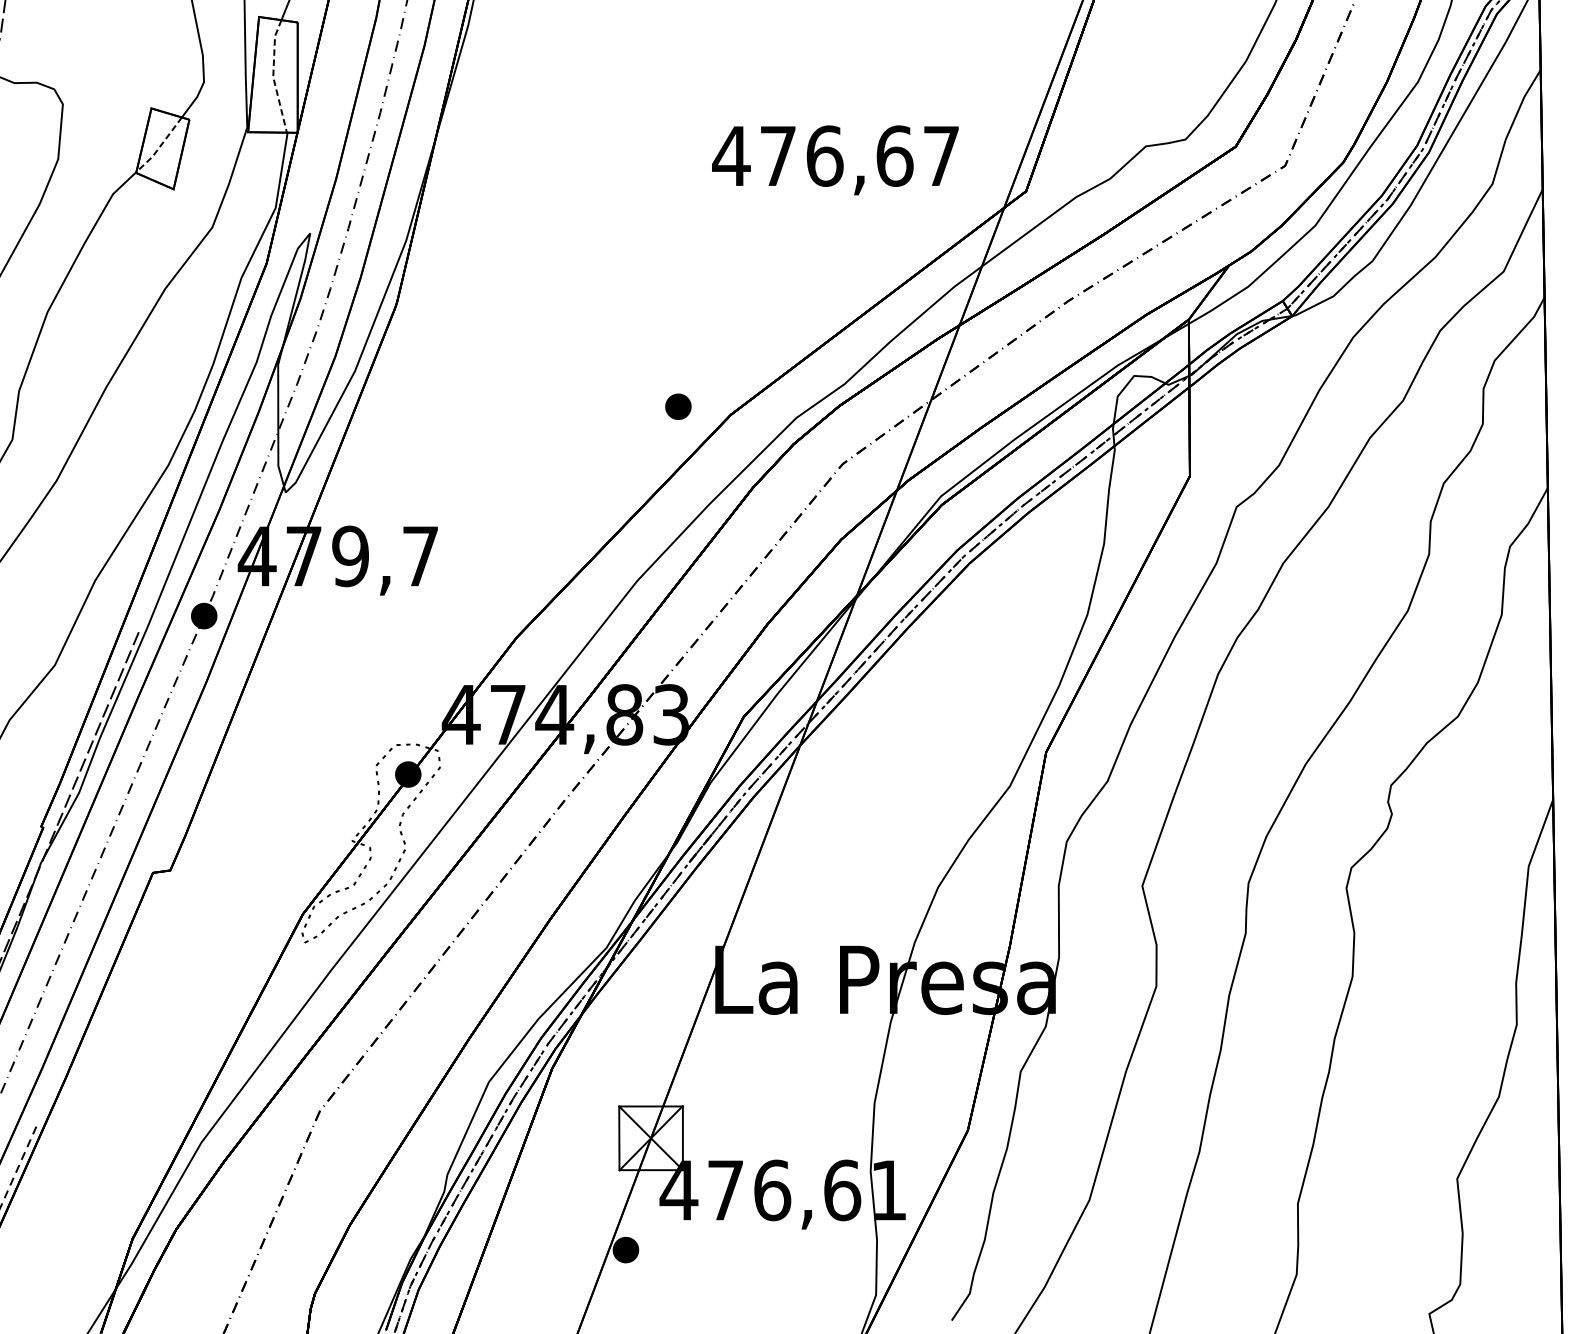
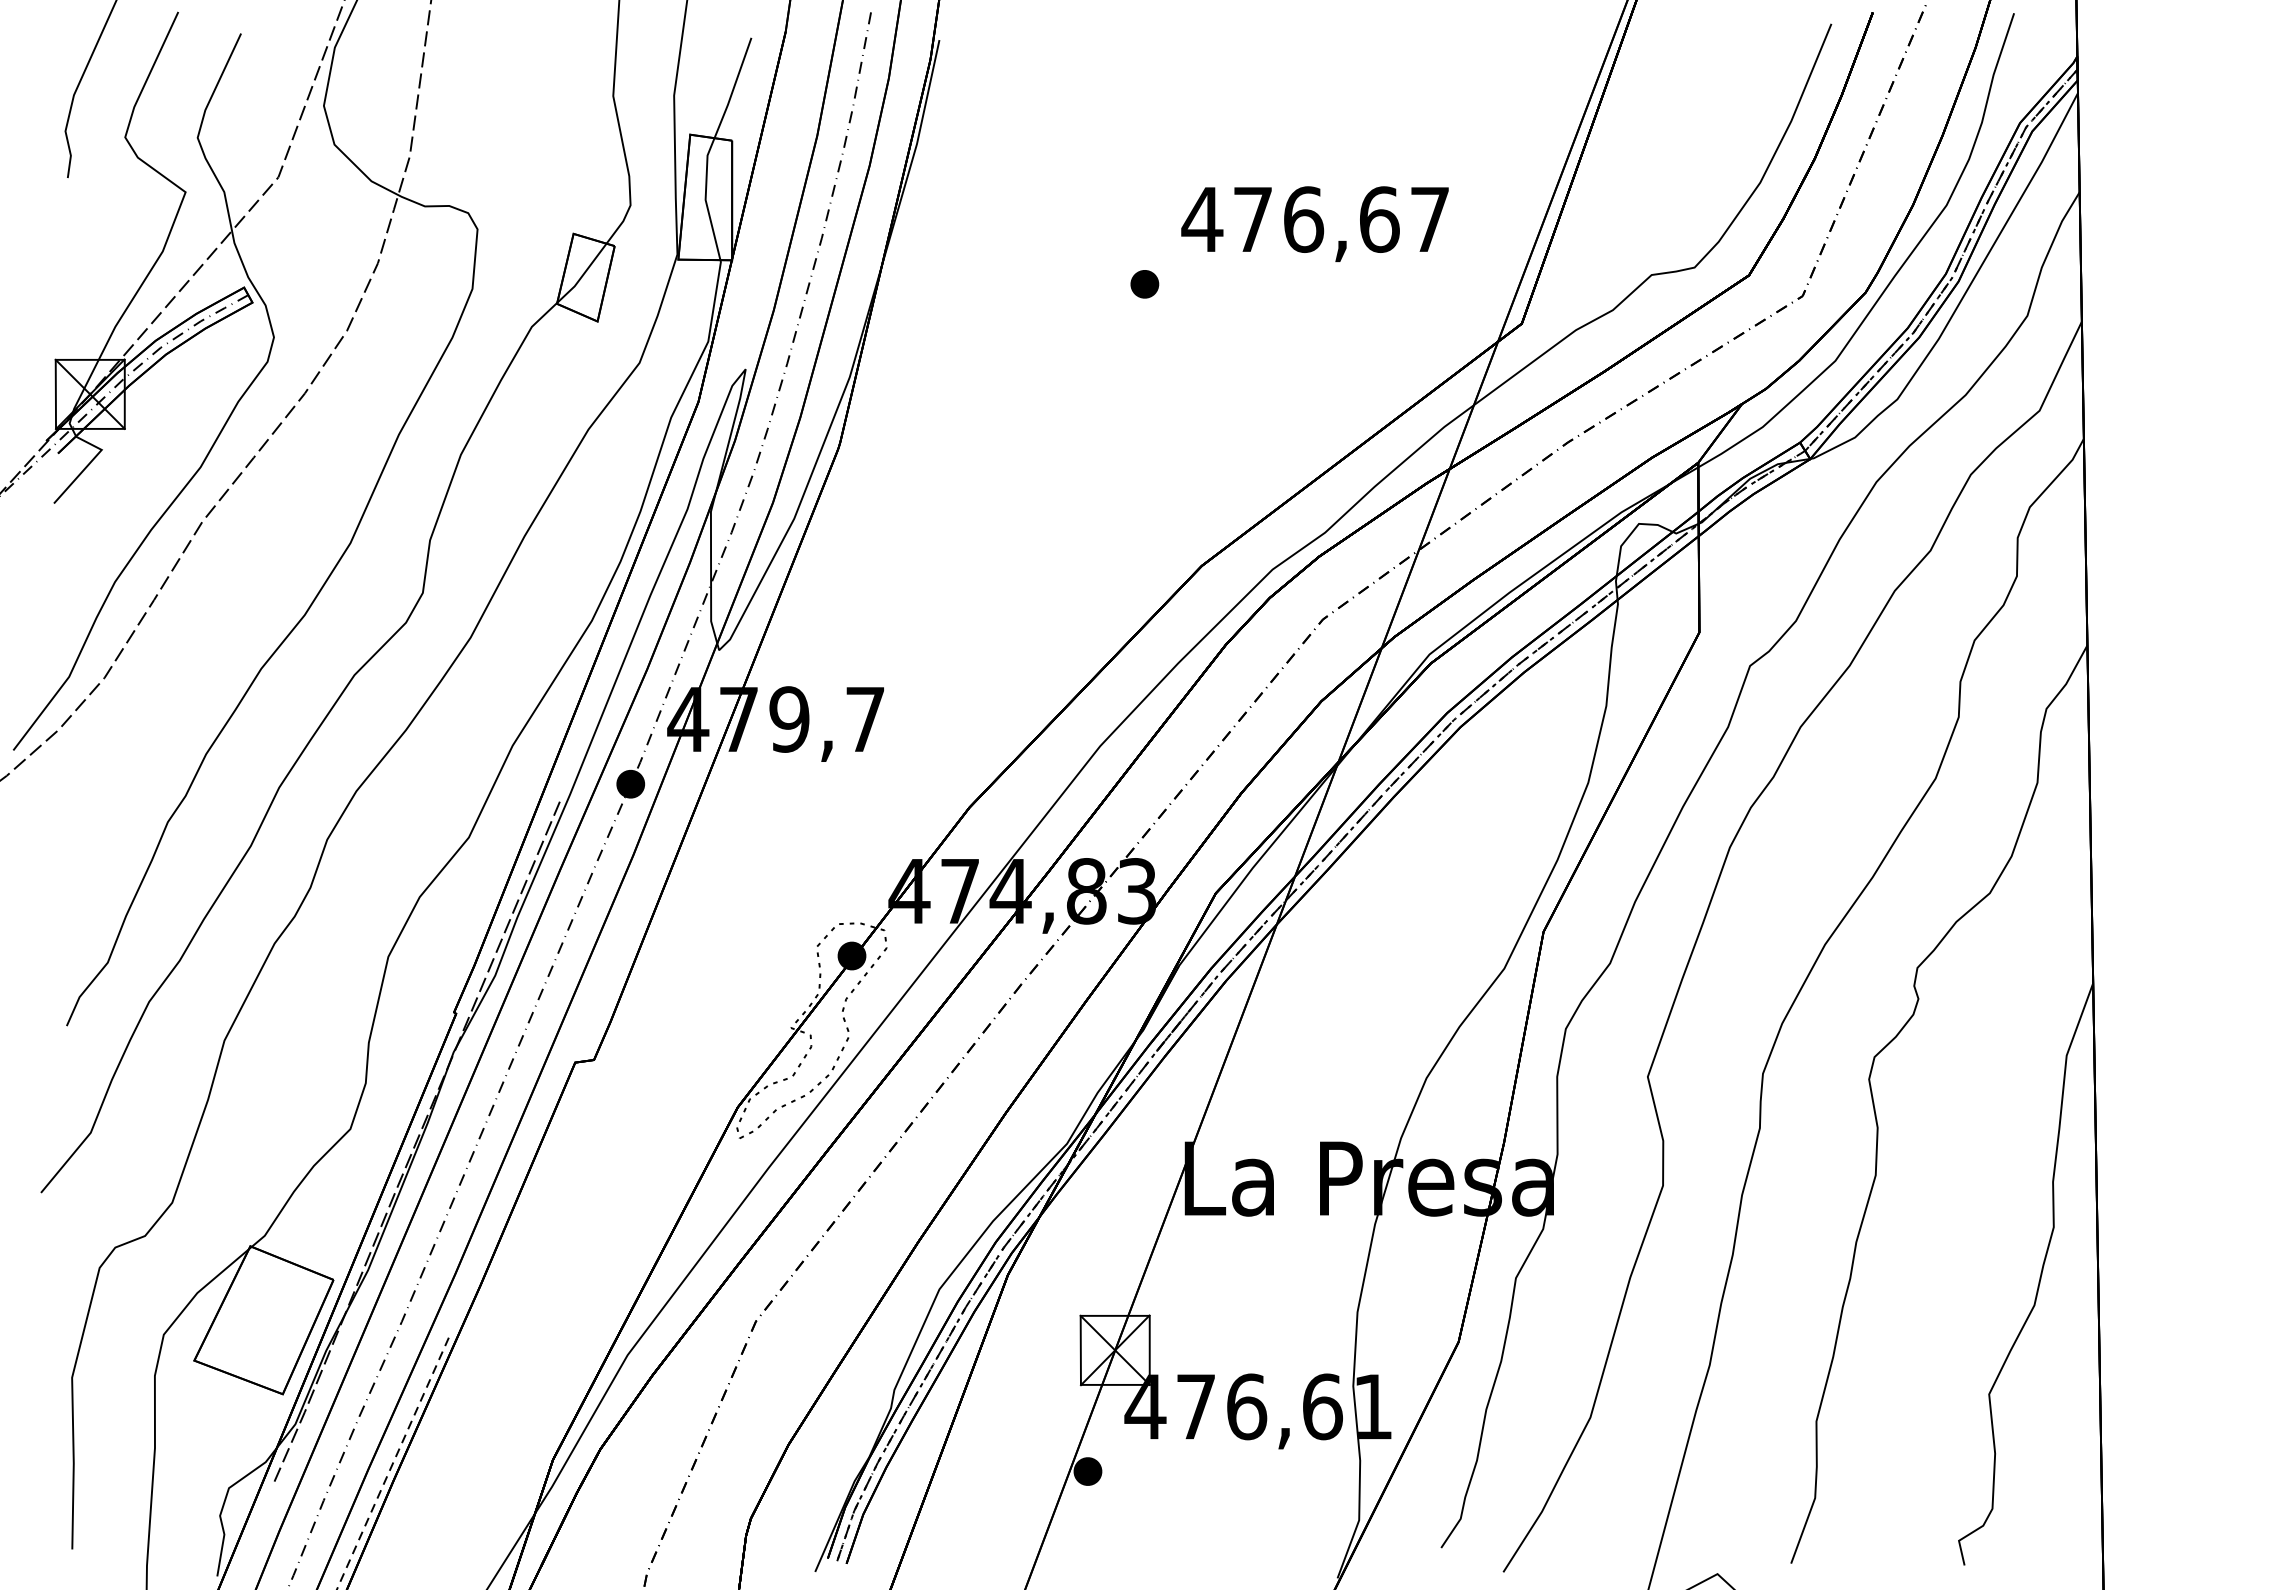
line: (273, 76) -> (705, 199), dashed -> solid
line: (159, 146) -> (582, 275), dashed -> solid
text: (834, 159) -> (1314, 223), moved
part: (678, 406) -> (1144, 284), moved

